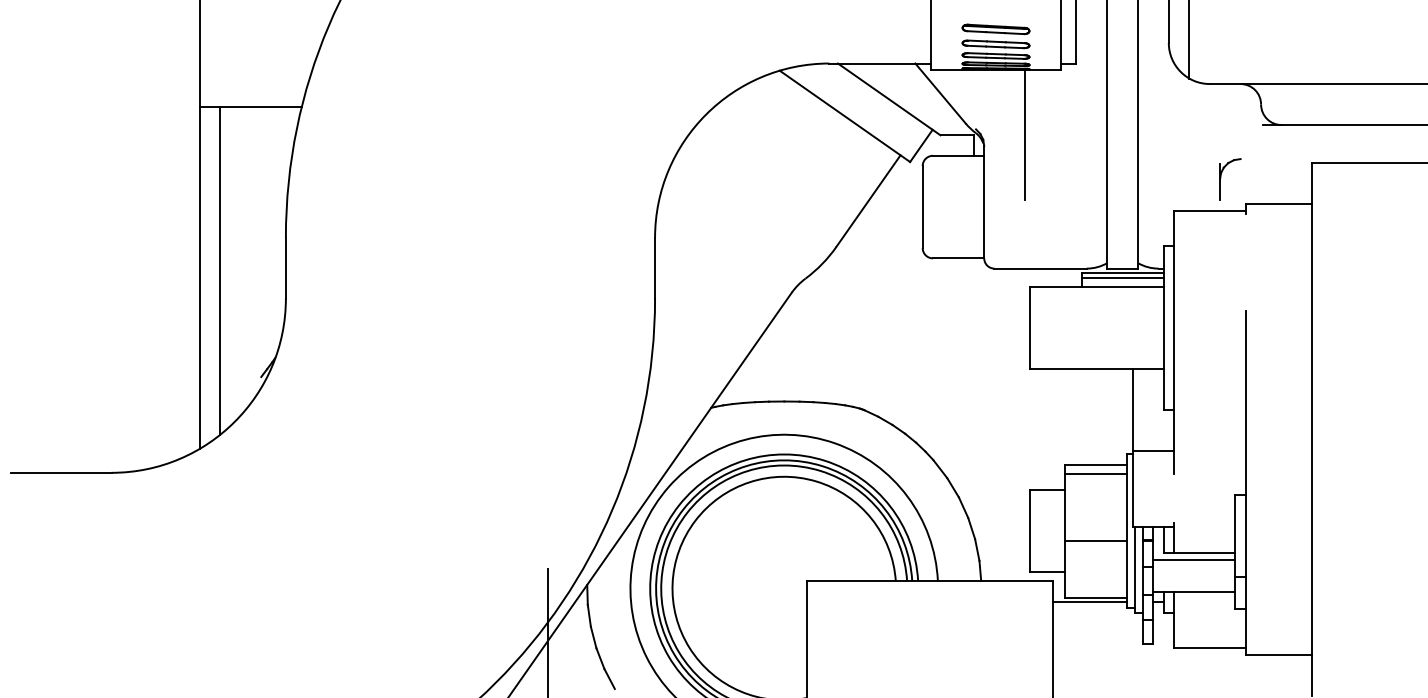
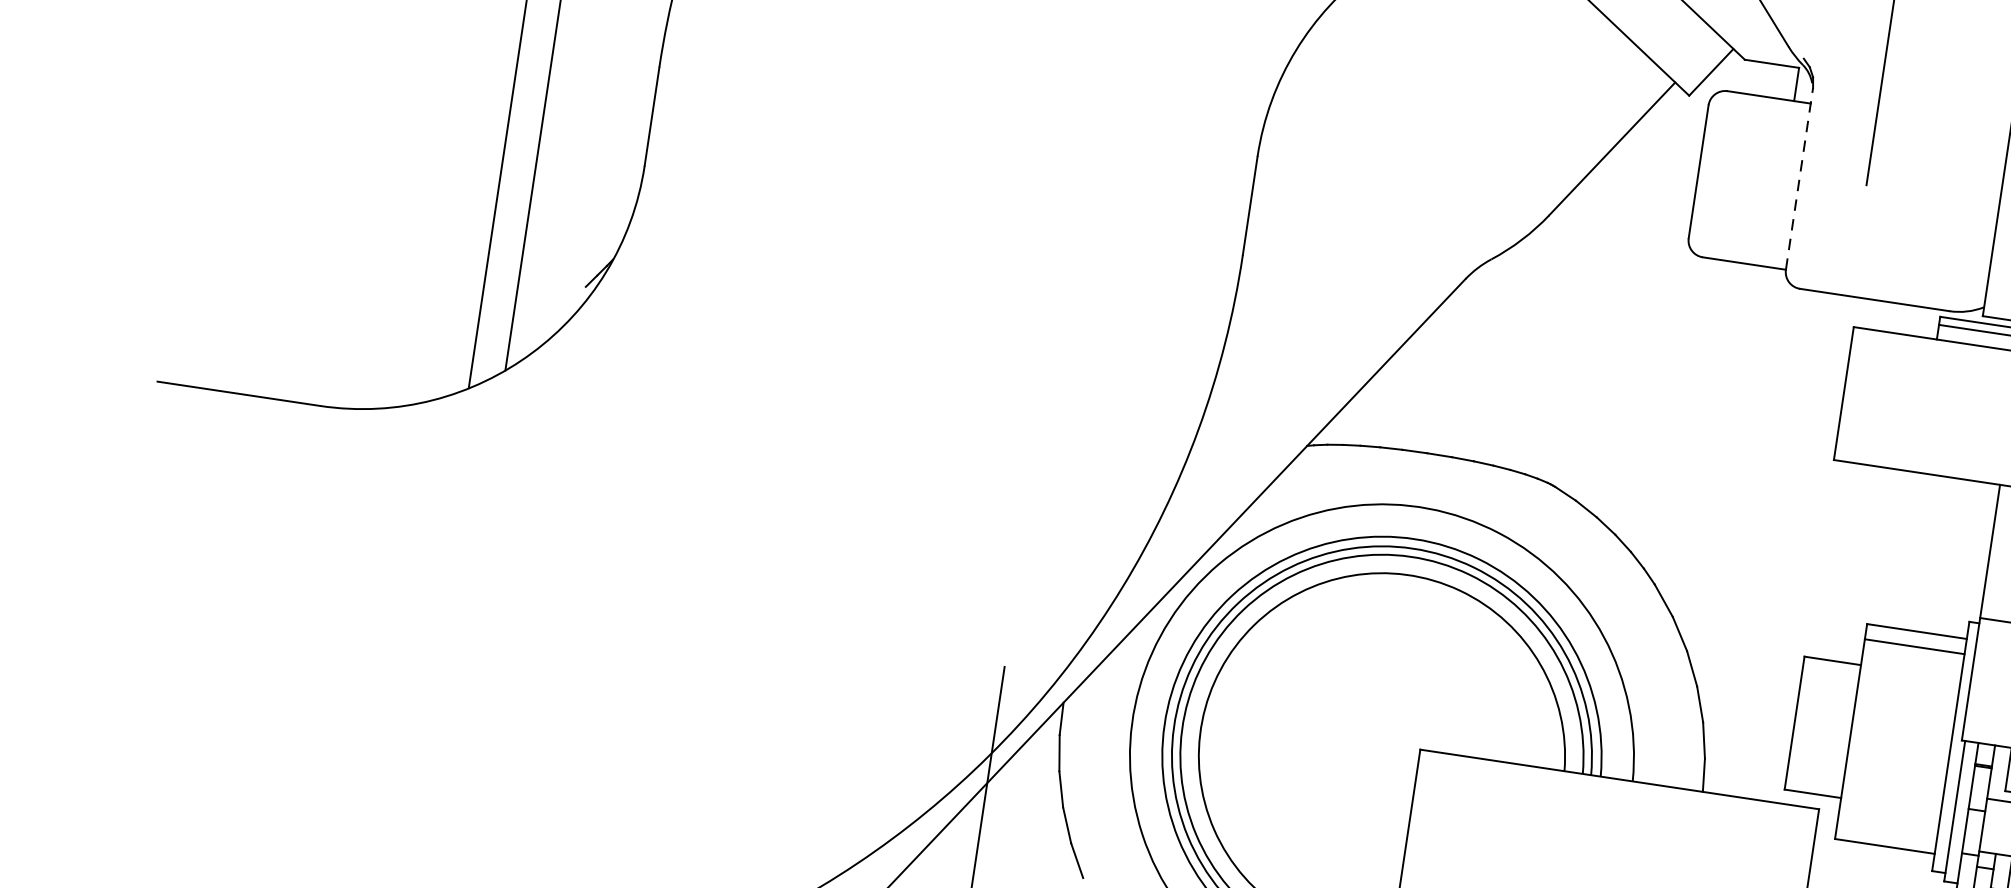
line: (984, 201) -> (1800, 177), solid -> dashed
line: (1095, 540) -> (1897, 753), removed
line: (1089, 601) -> (1873, 851), removed

